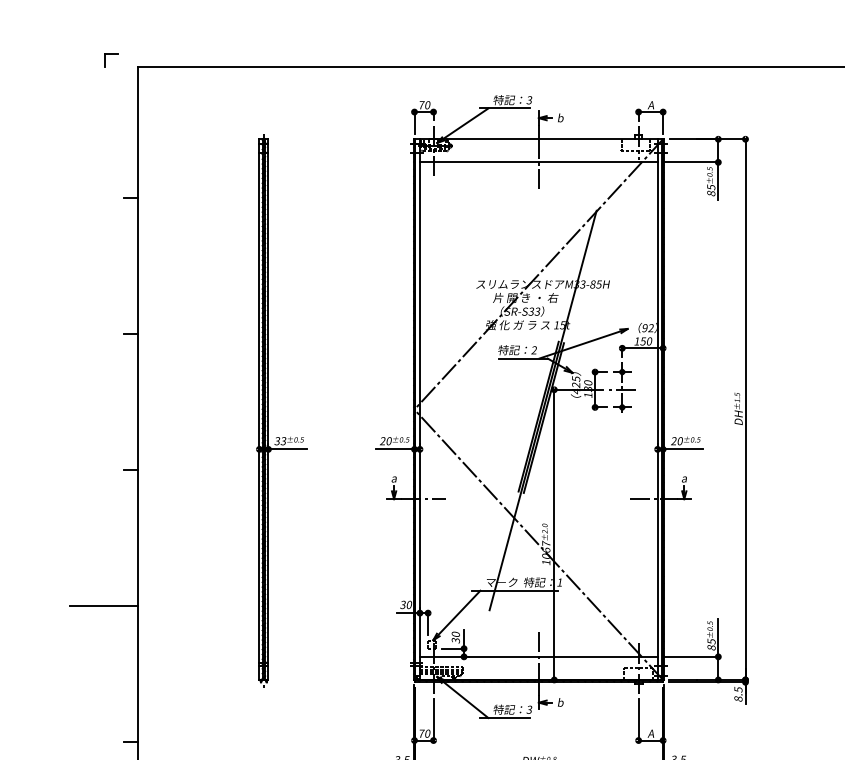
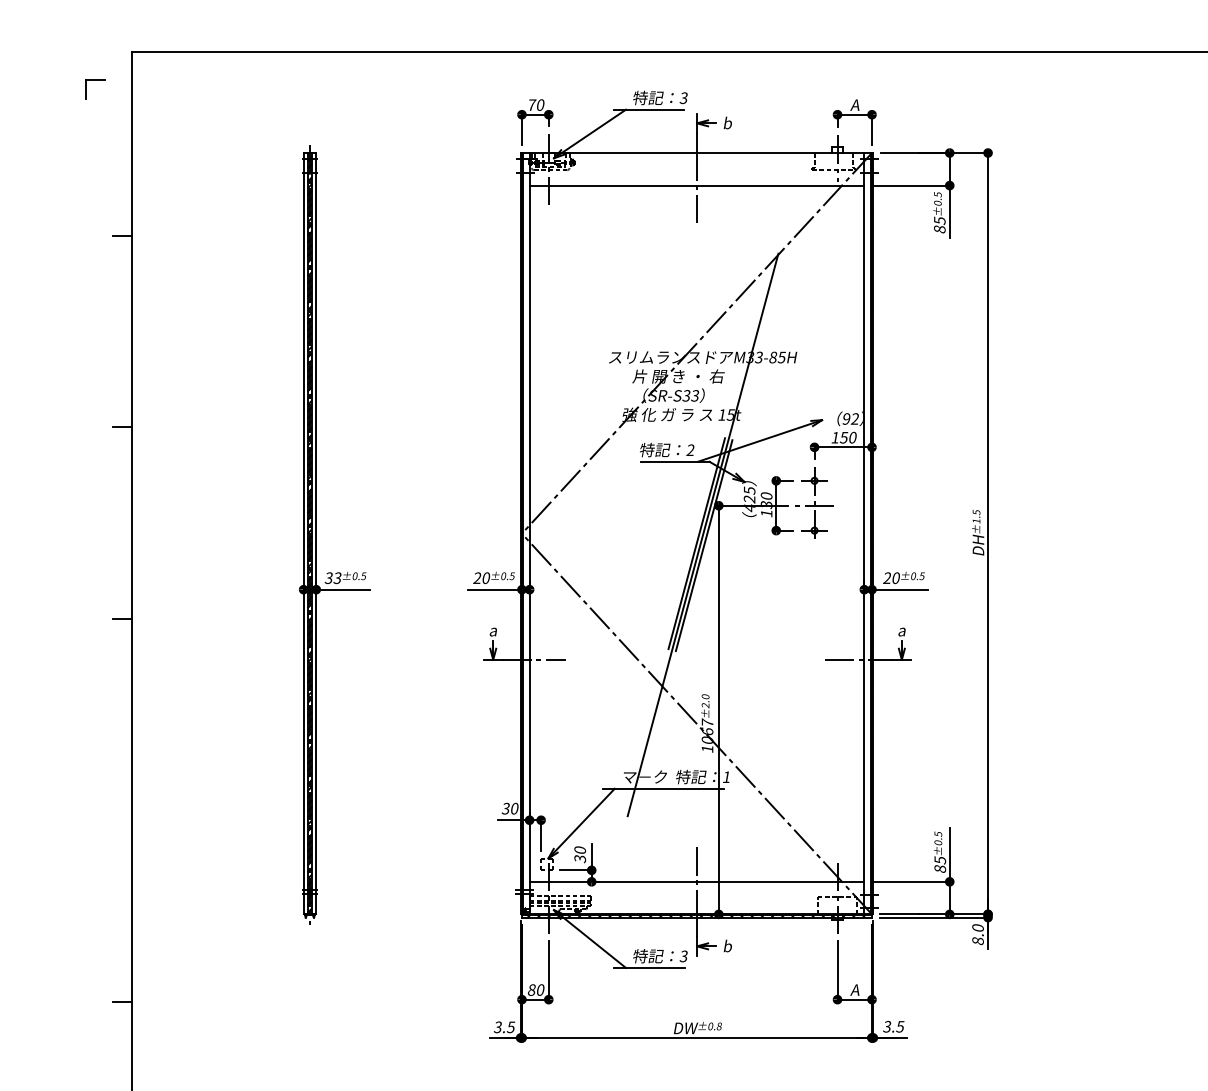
part: (111, 54) -> (95, 80), moved
line: (103, 606) -> (83, 810), removed
text: (738, 690) -> (977, 928), 8.5 -> 8.0
text: (421, 733) -> (531, 989), 70 -> 80

